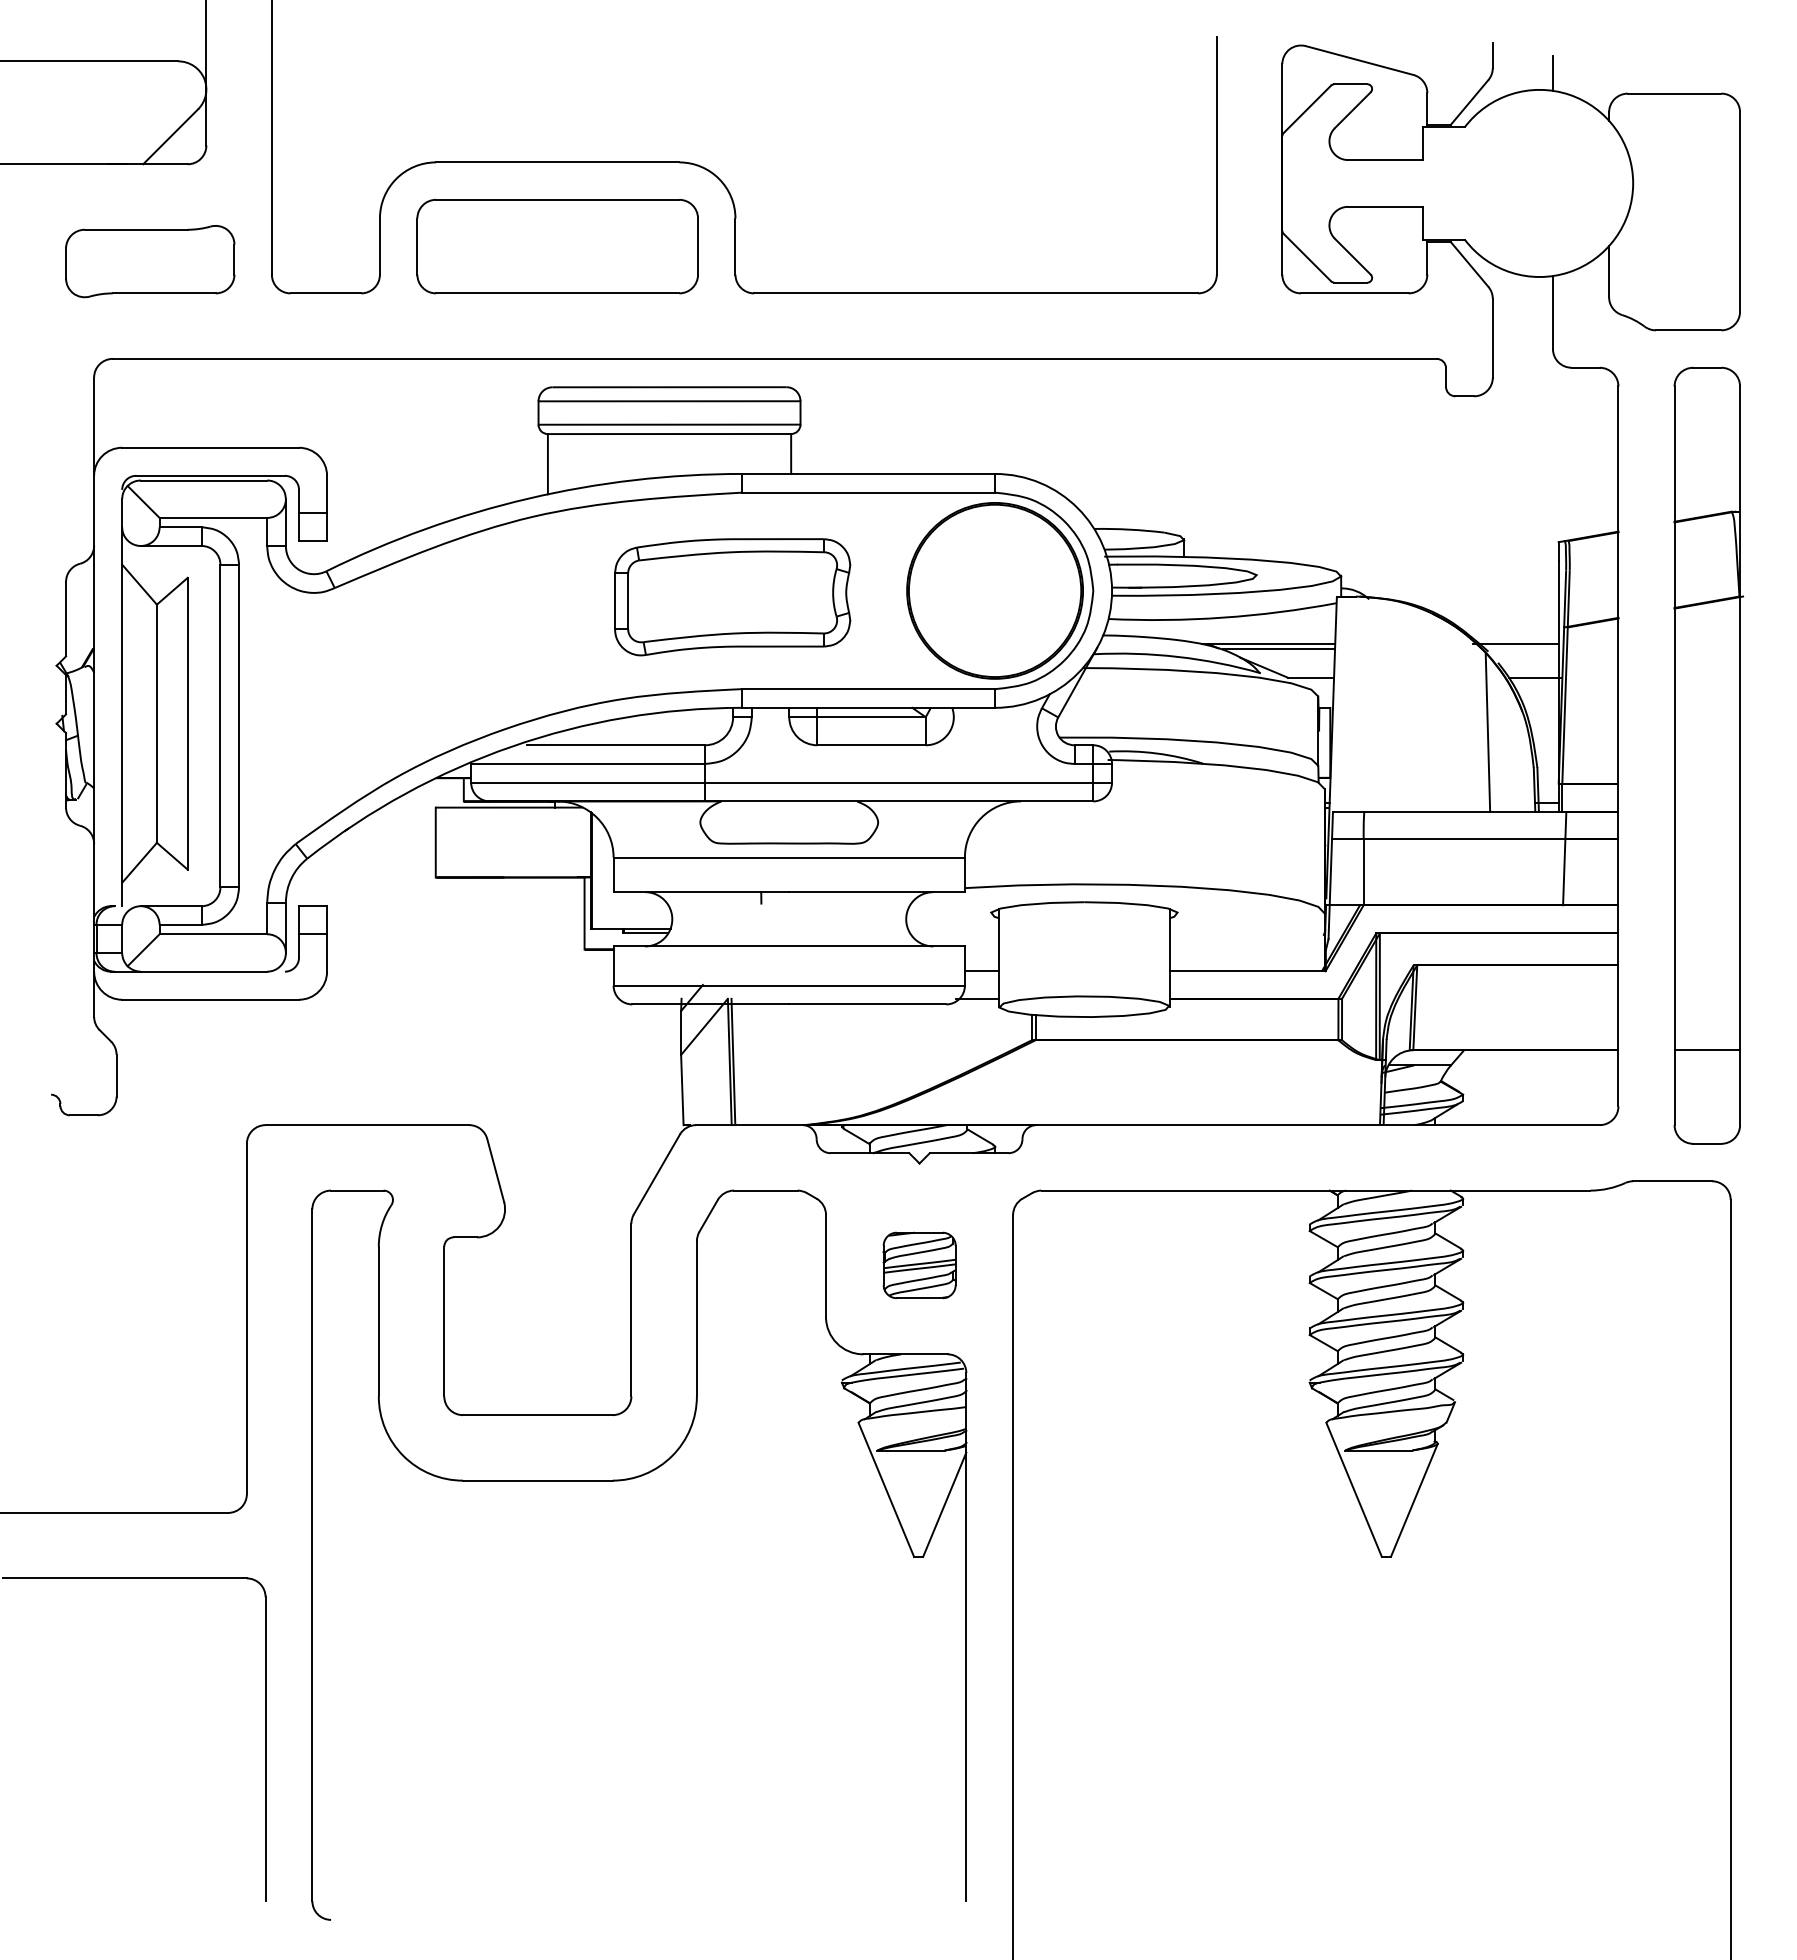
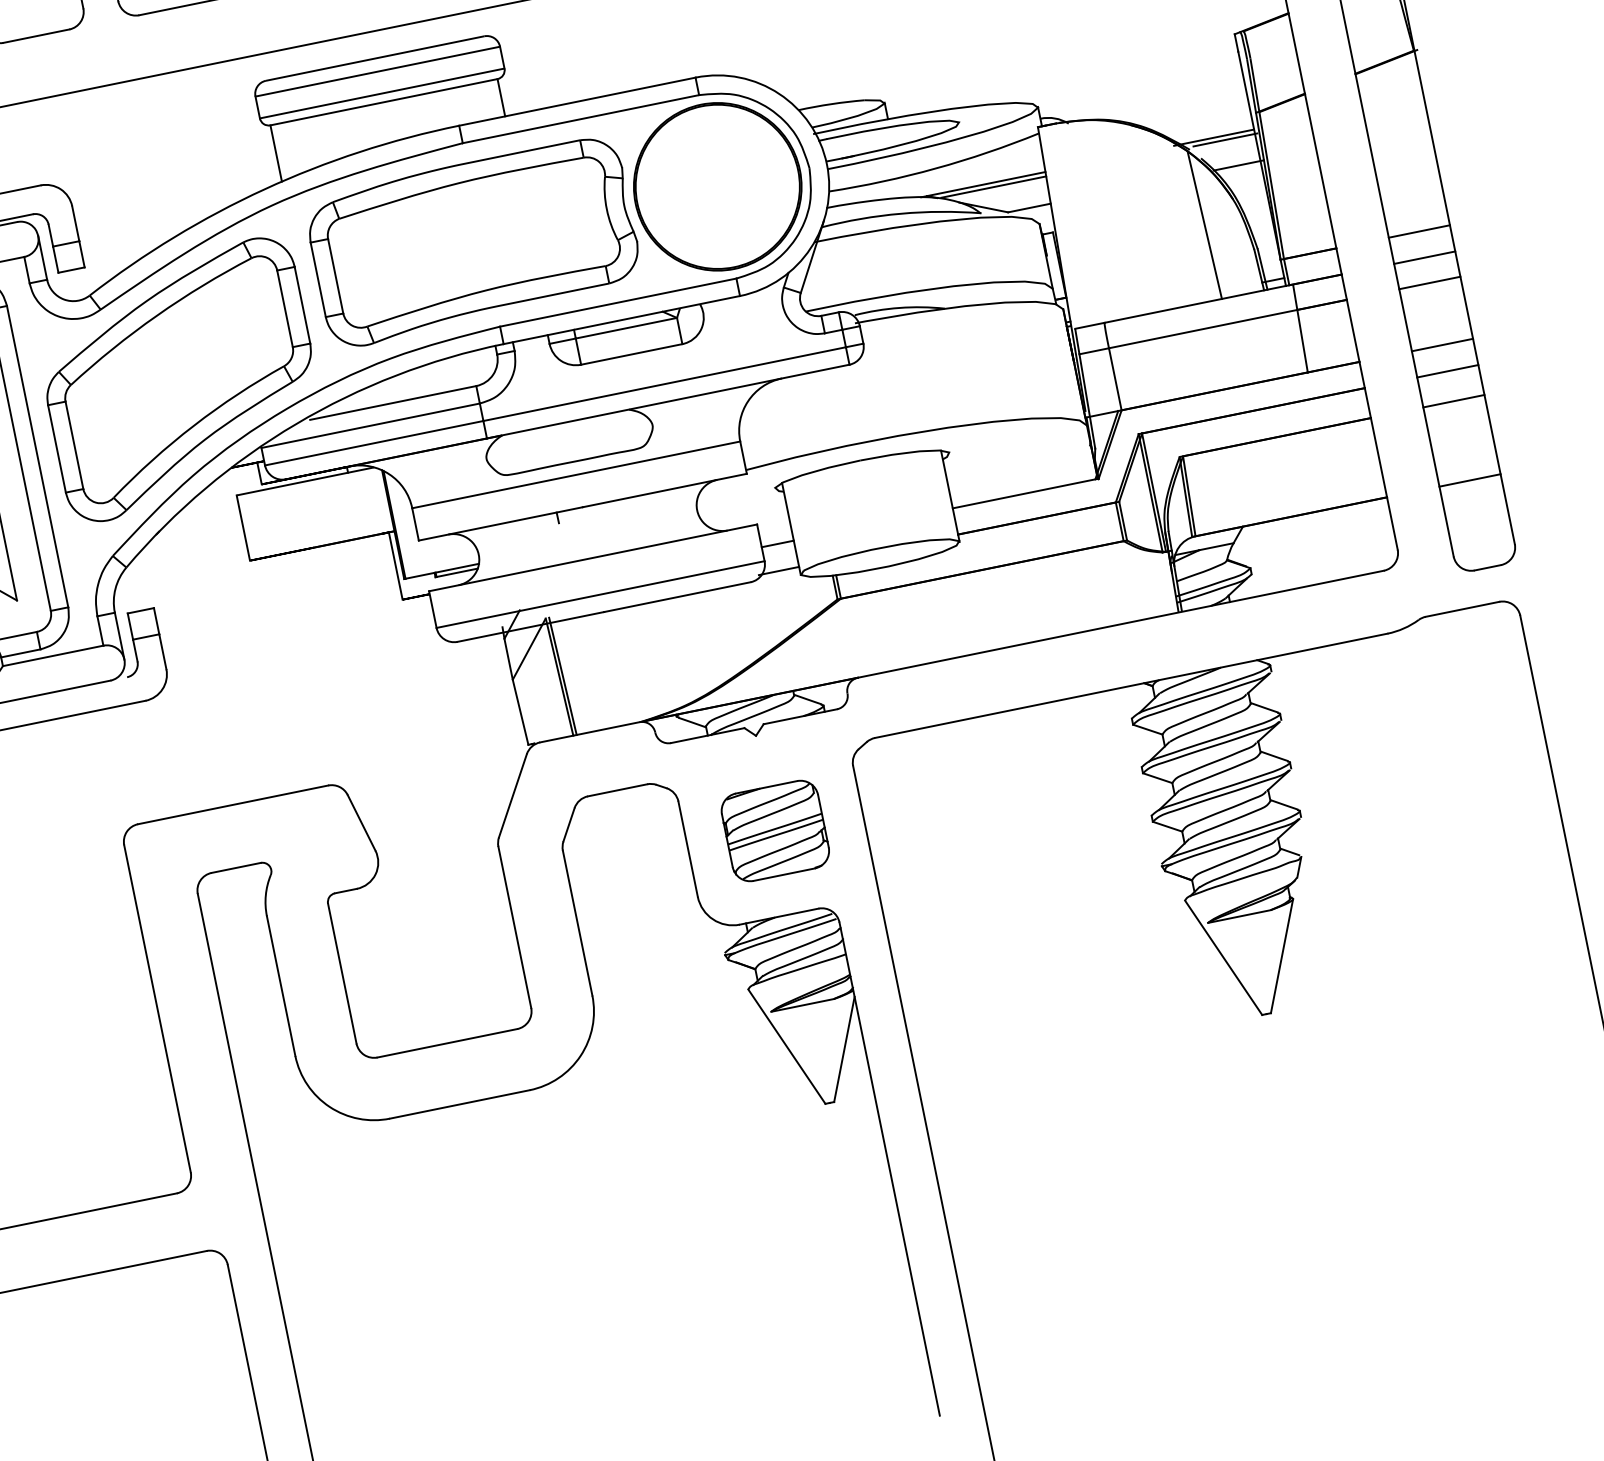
part: (732, 597) -> (473, 242), size x1.43
line: (1526, 648) -> (1224, 139), added
part: (401, 676) -> (179, 379), added
line: (1707, 783) -> (1419, 231), added
line: (1707, 811) -> (1424, 257), added
line: (1707, 838) -> (1429, 282), added
line: (1707, 905) -> (1442, 345), added
line: (1707, 933) -> (1448, 371), added
line: (1707, 965) -> (1454, 401), added
part: (919, 1265) -> (775, 831), size x1.43

